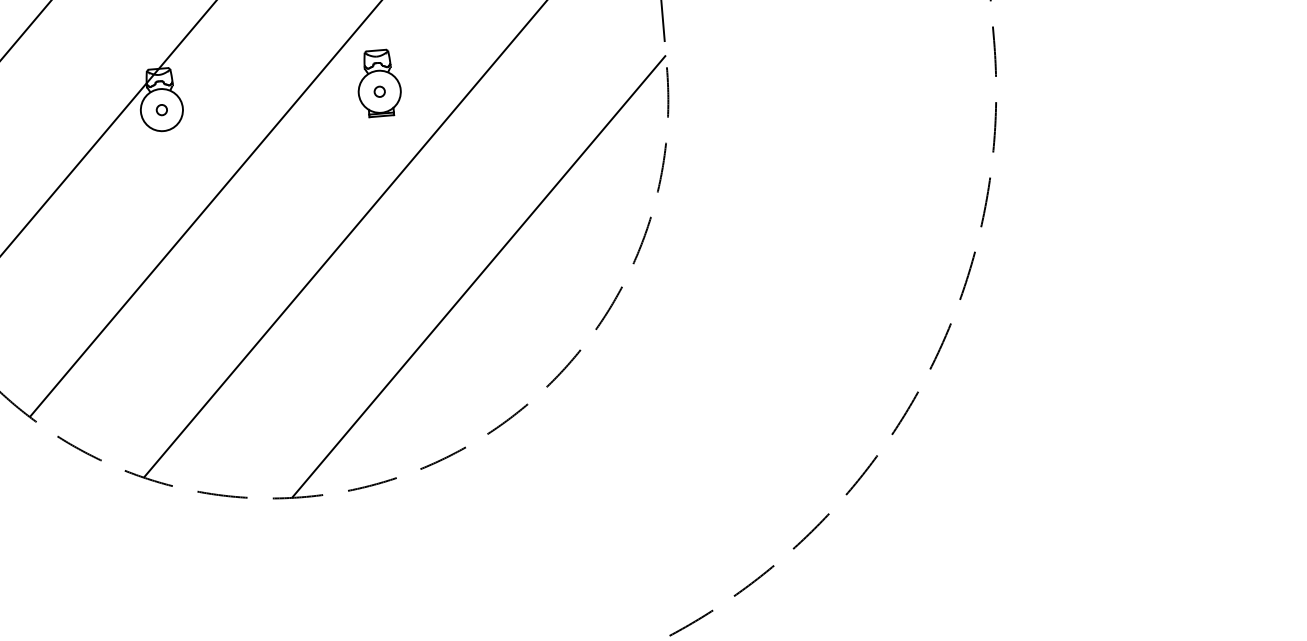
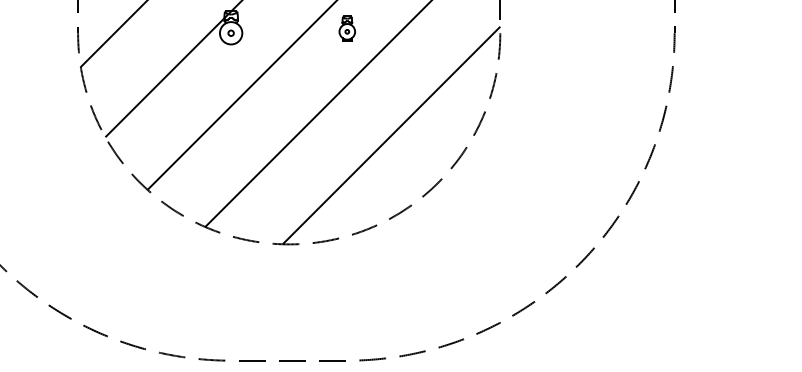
part: (379, 82) -> (347, 28), size x0.7

